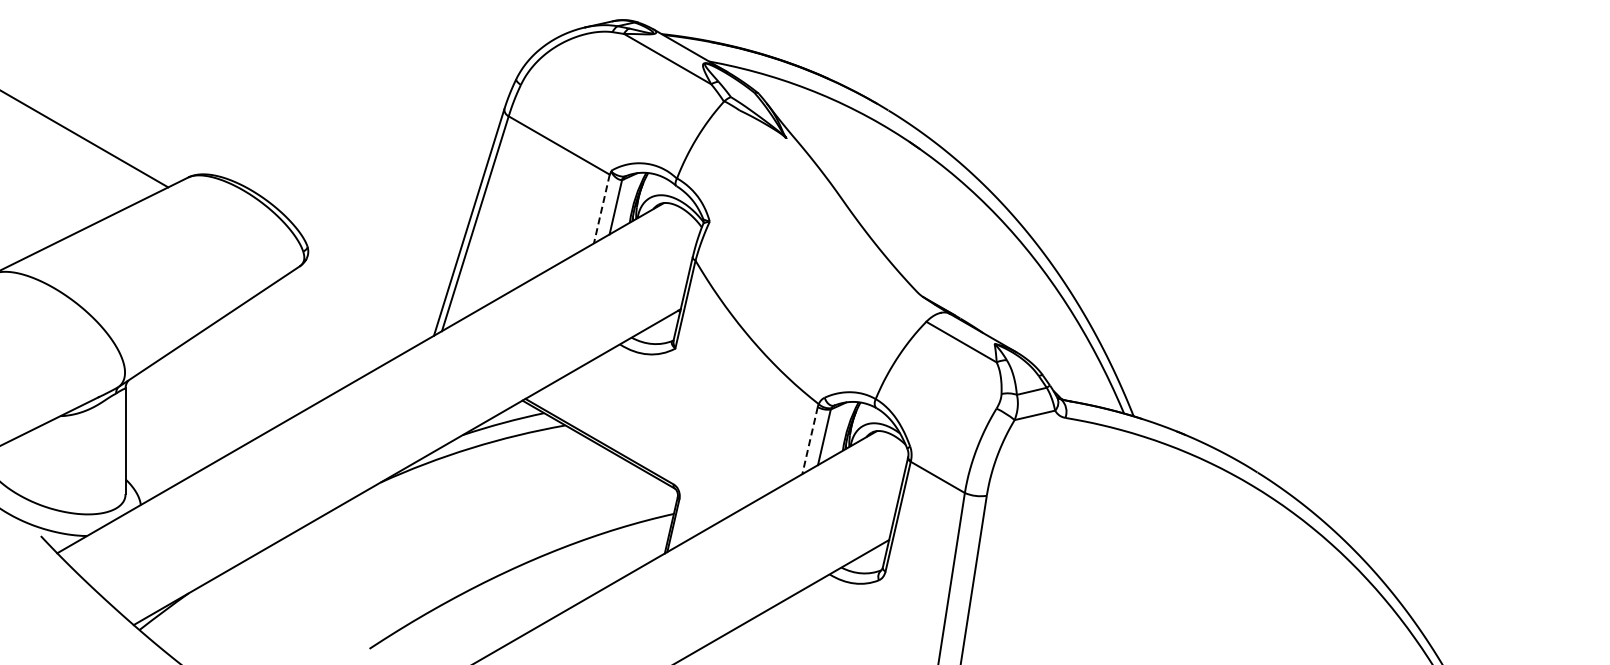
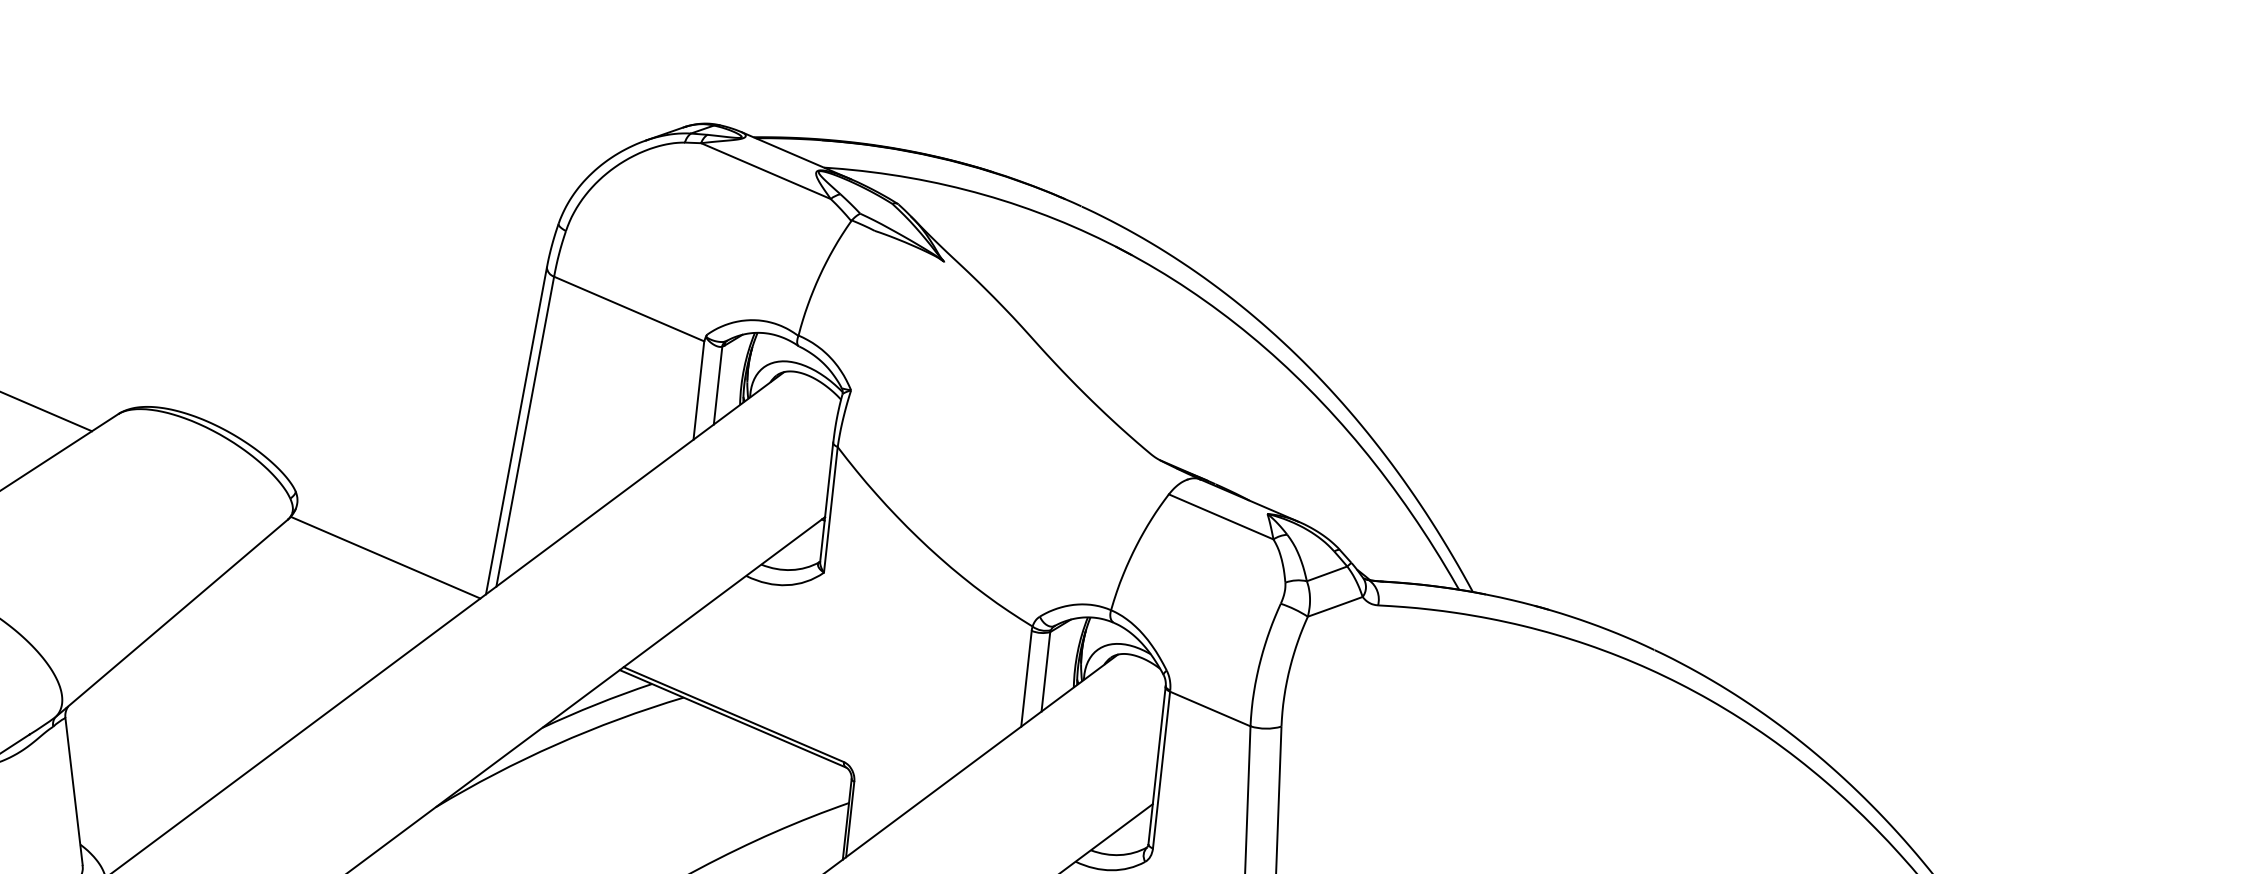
line: (601, 209) -> (698, 391), dashed -> solid
line: (365, 301) -> (385, 557), added
line: (809, 441) -> (1025, 680), dashed -> solid

